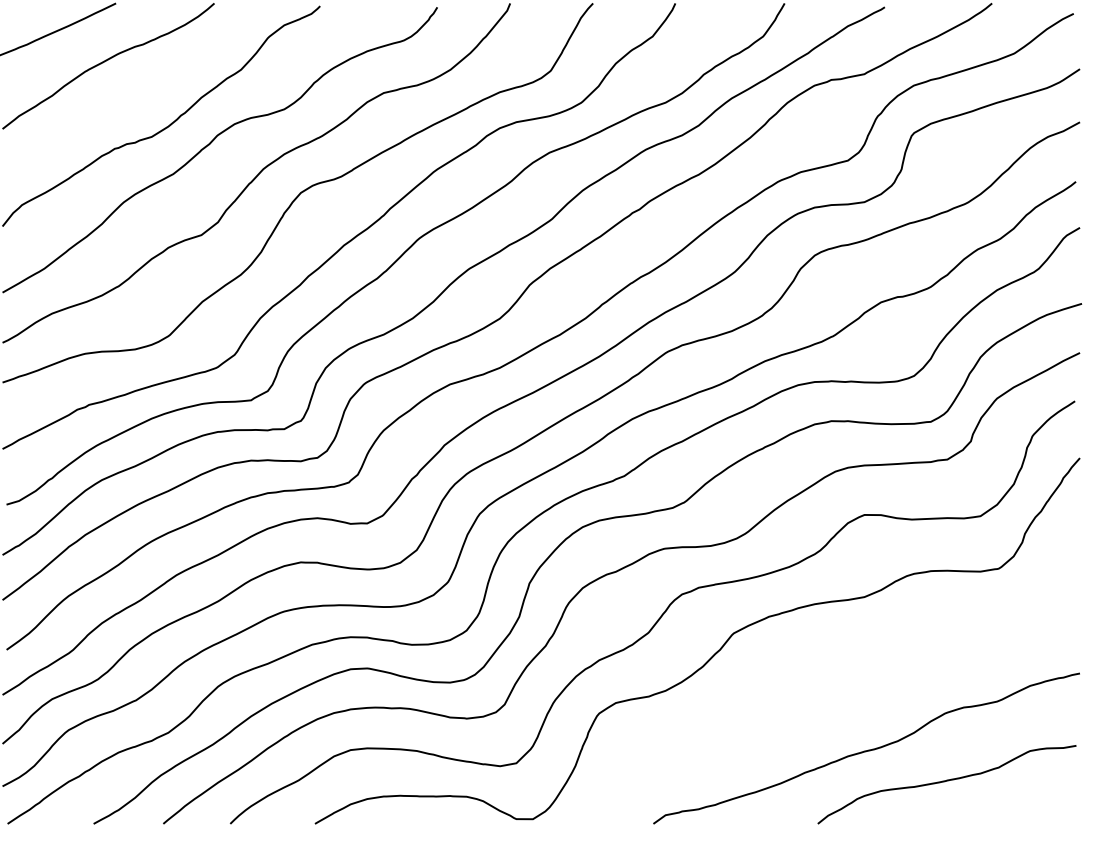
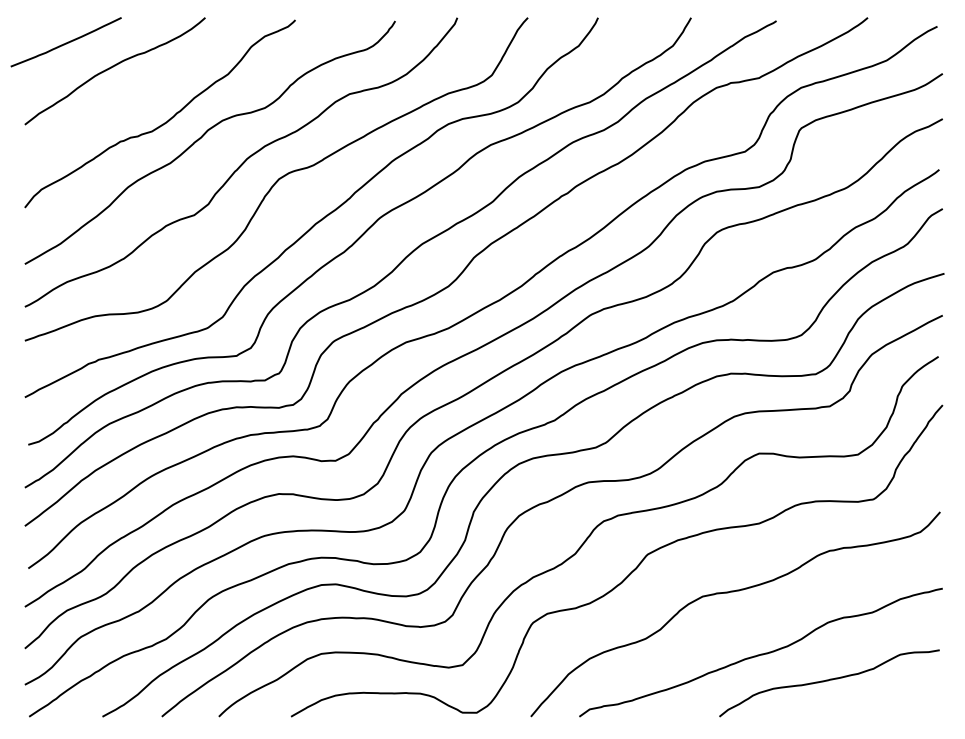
curve: (834, 678) -> (733, 592), added

